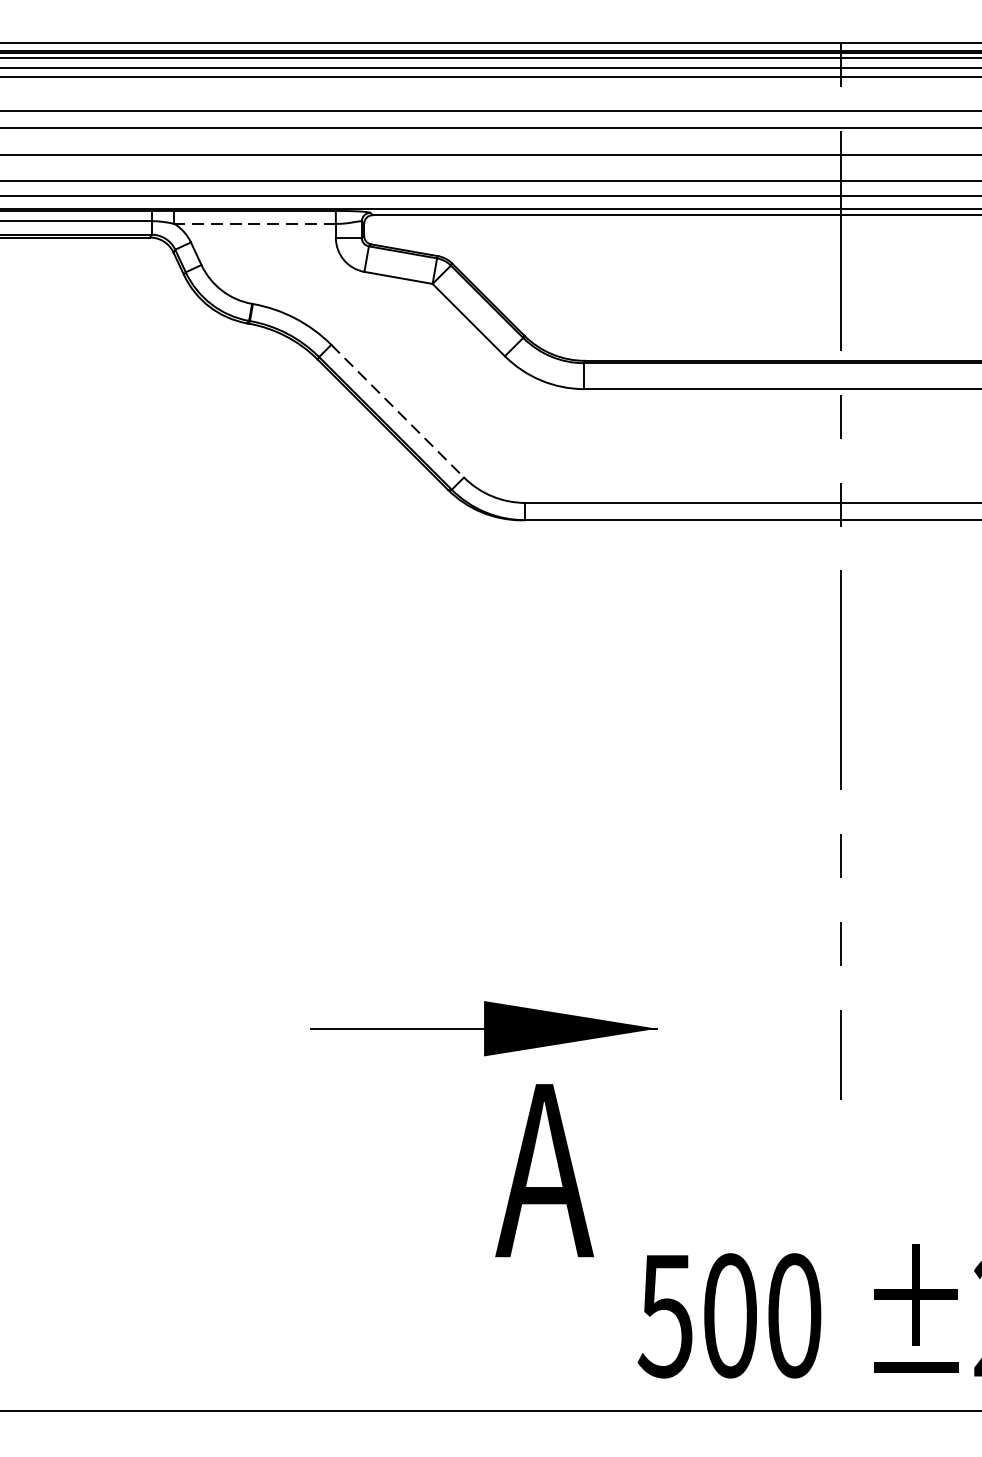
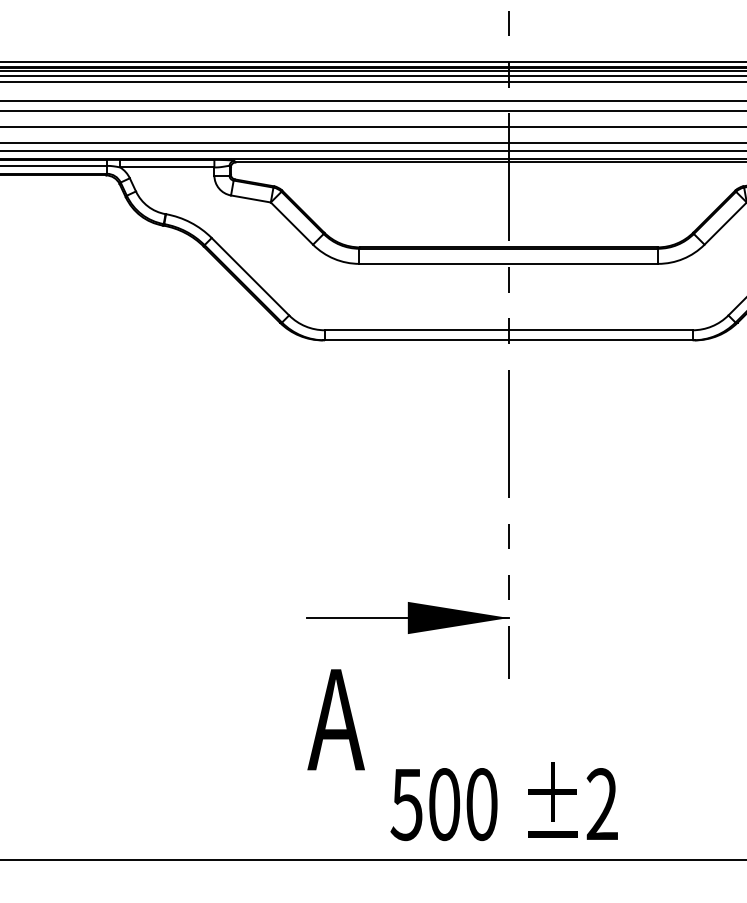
line: (253, 223) -> (166, 167), dashed -> solid
line: (397, 410) -> (250, 276), dashed -> solid
part: (483, 1027) -> (407, 617), moved

